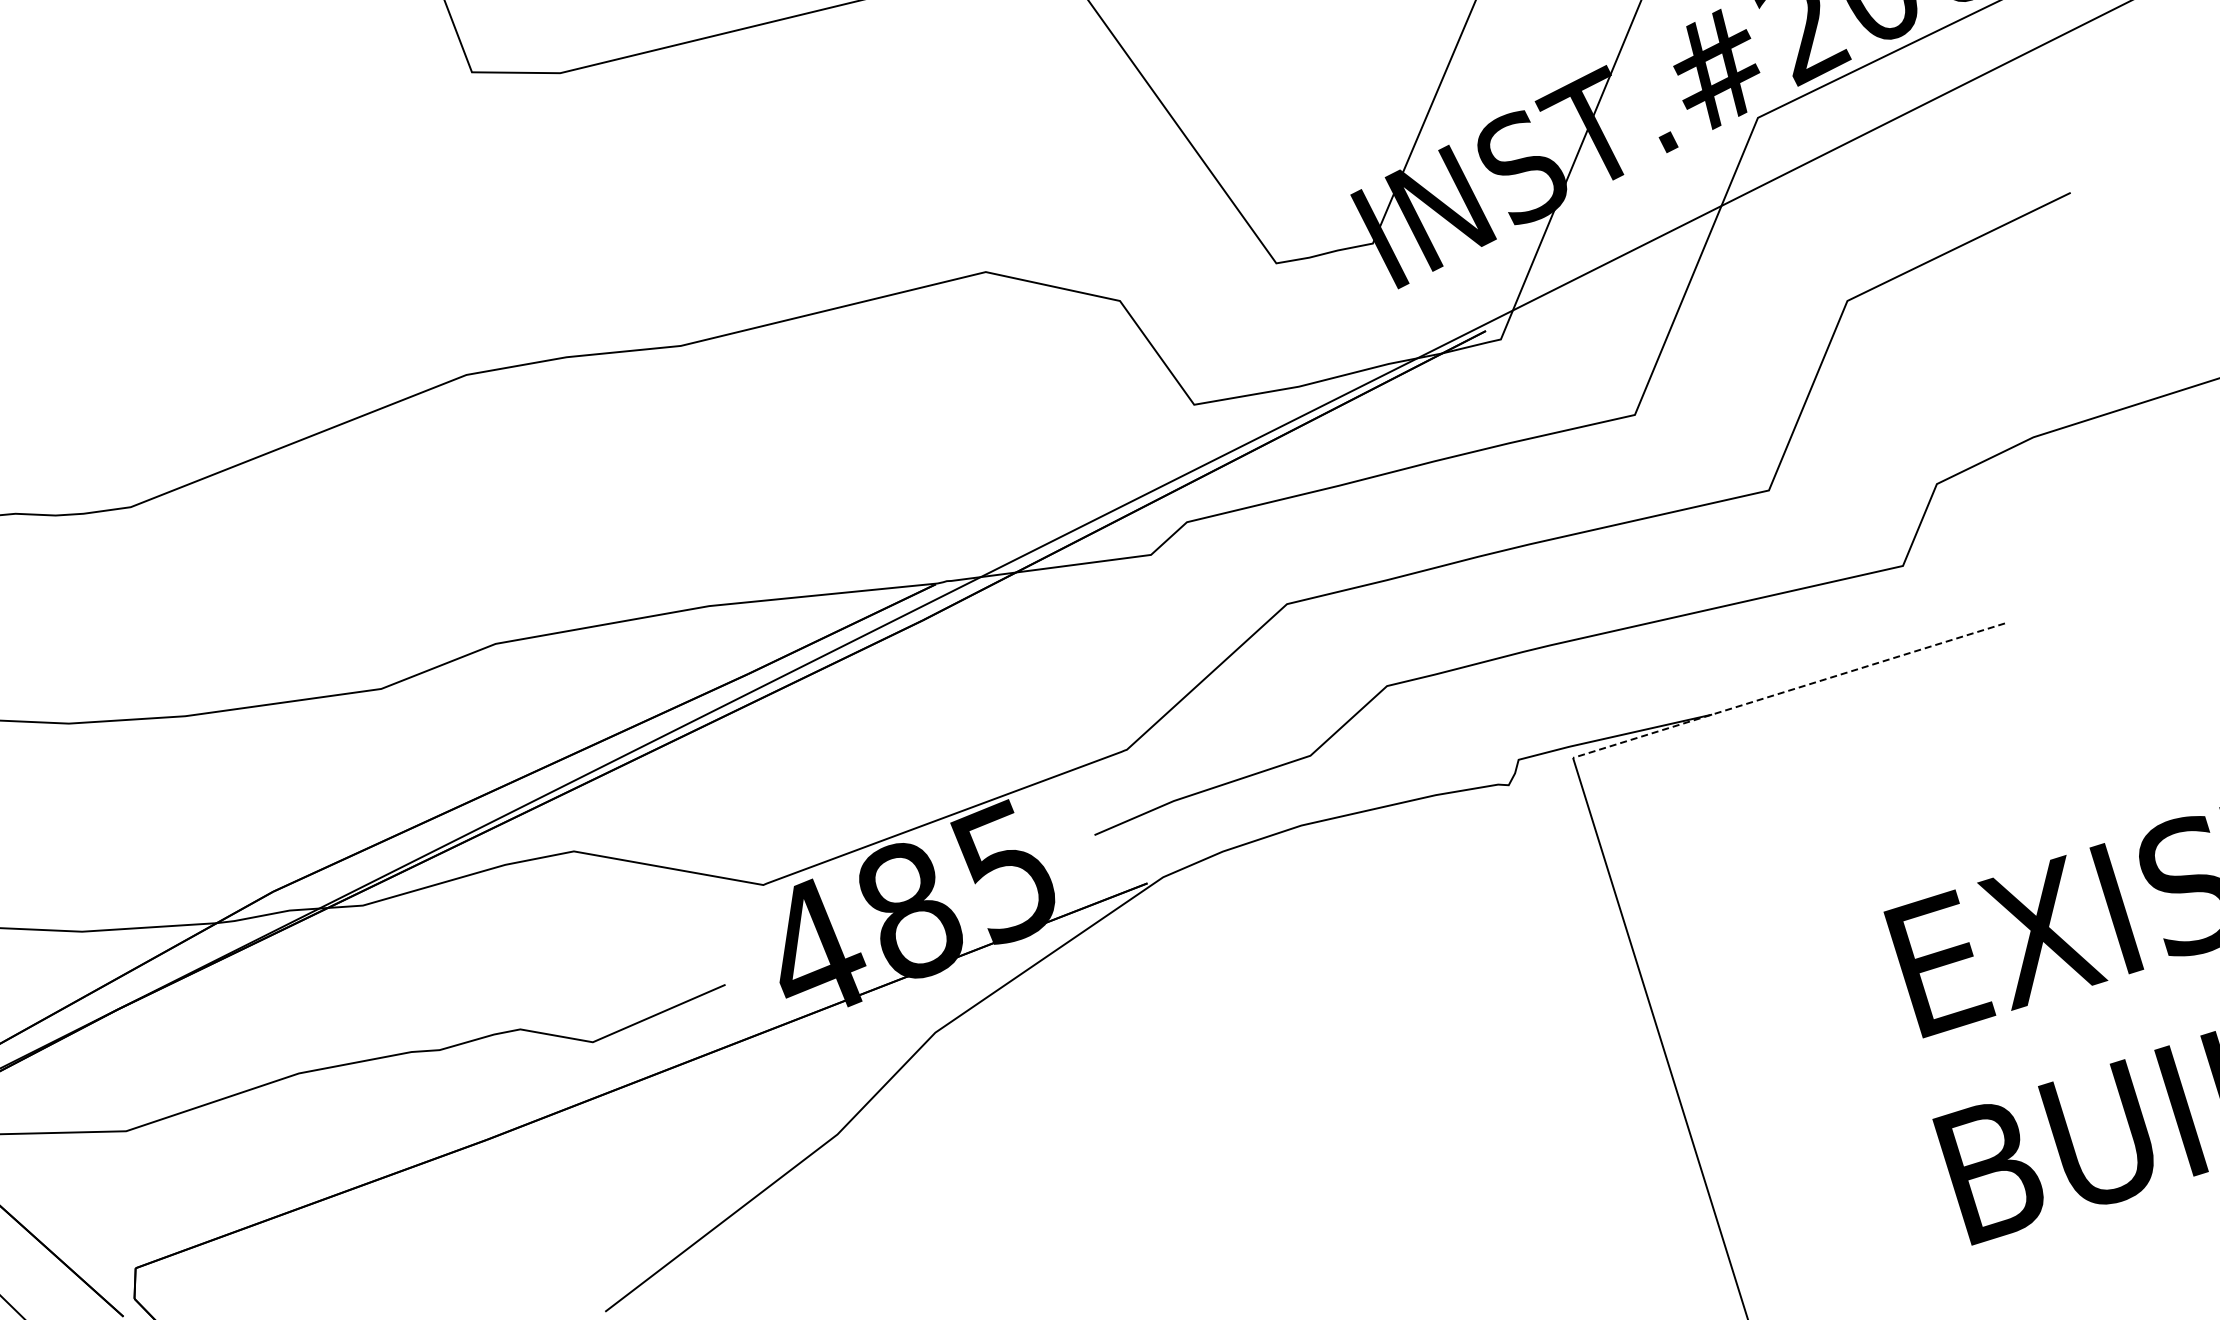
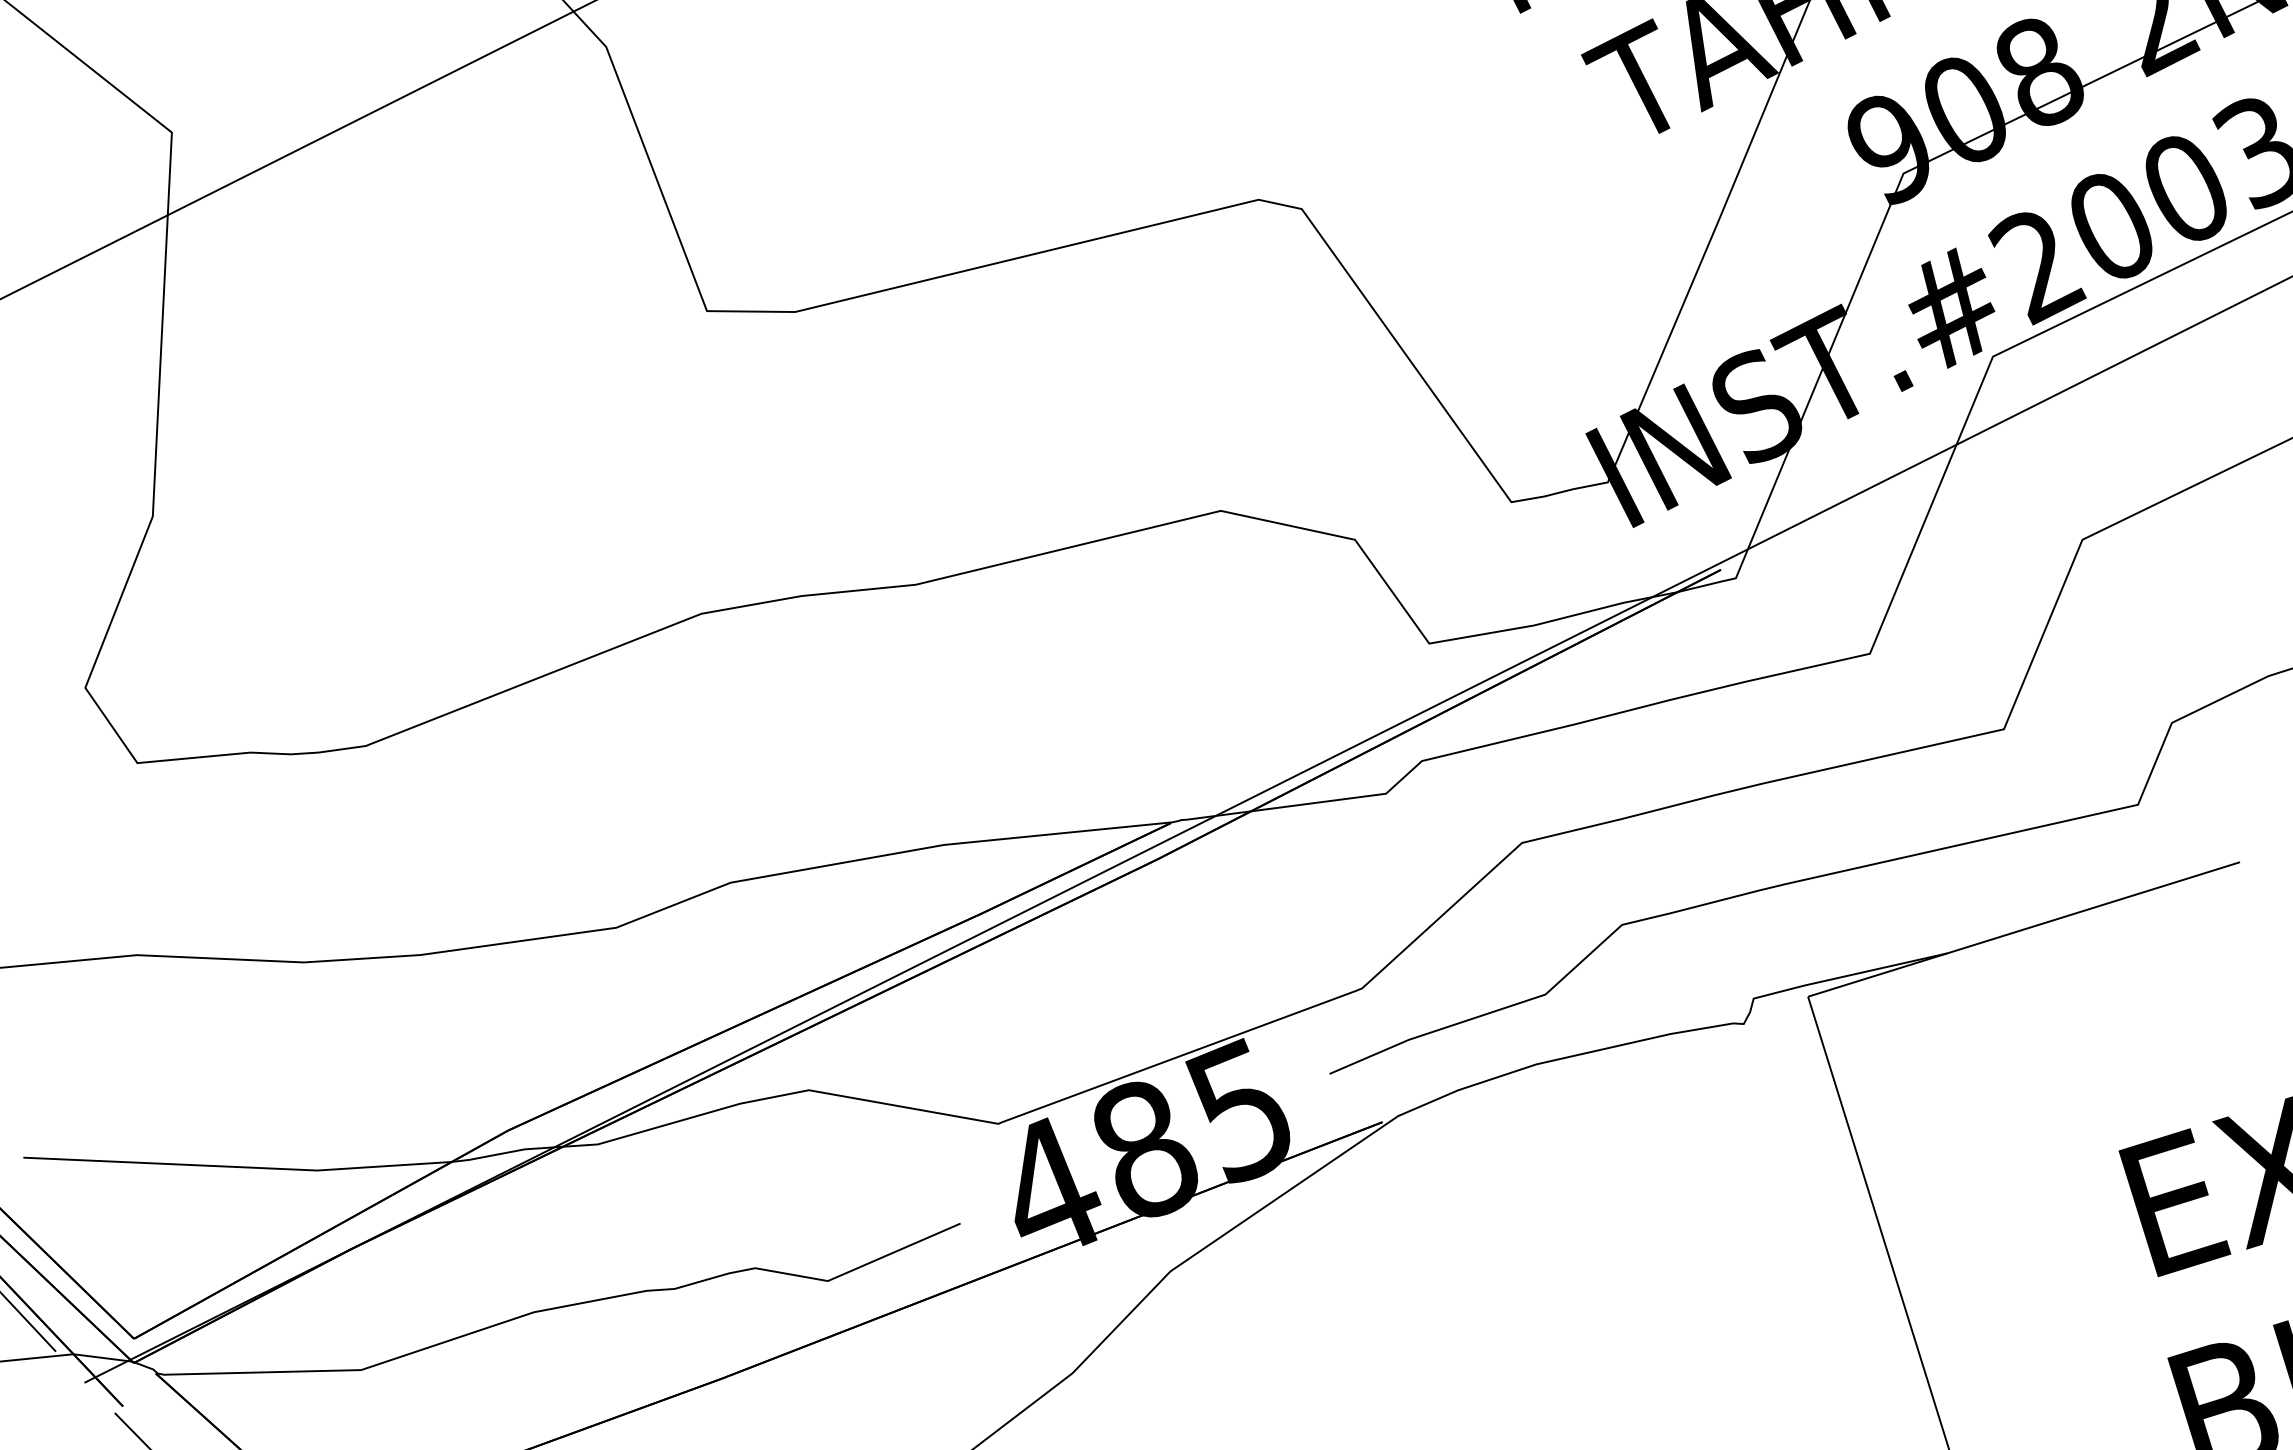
line: (1788, 690) -> (2023, 929), dashed -> solid

